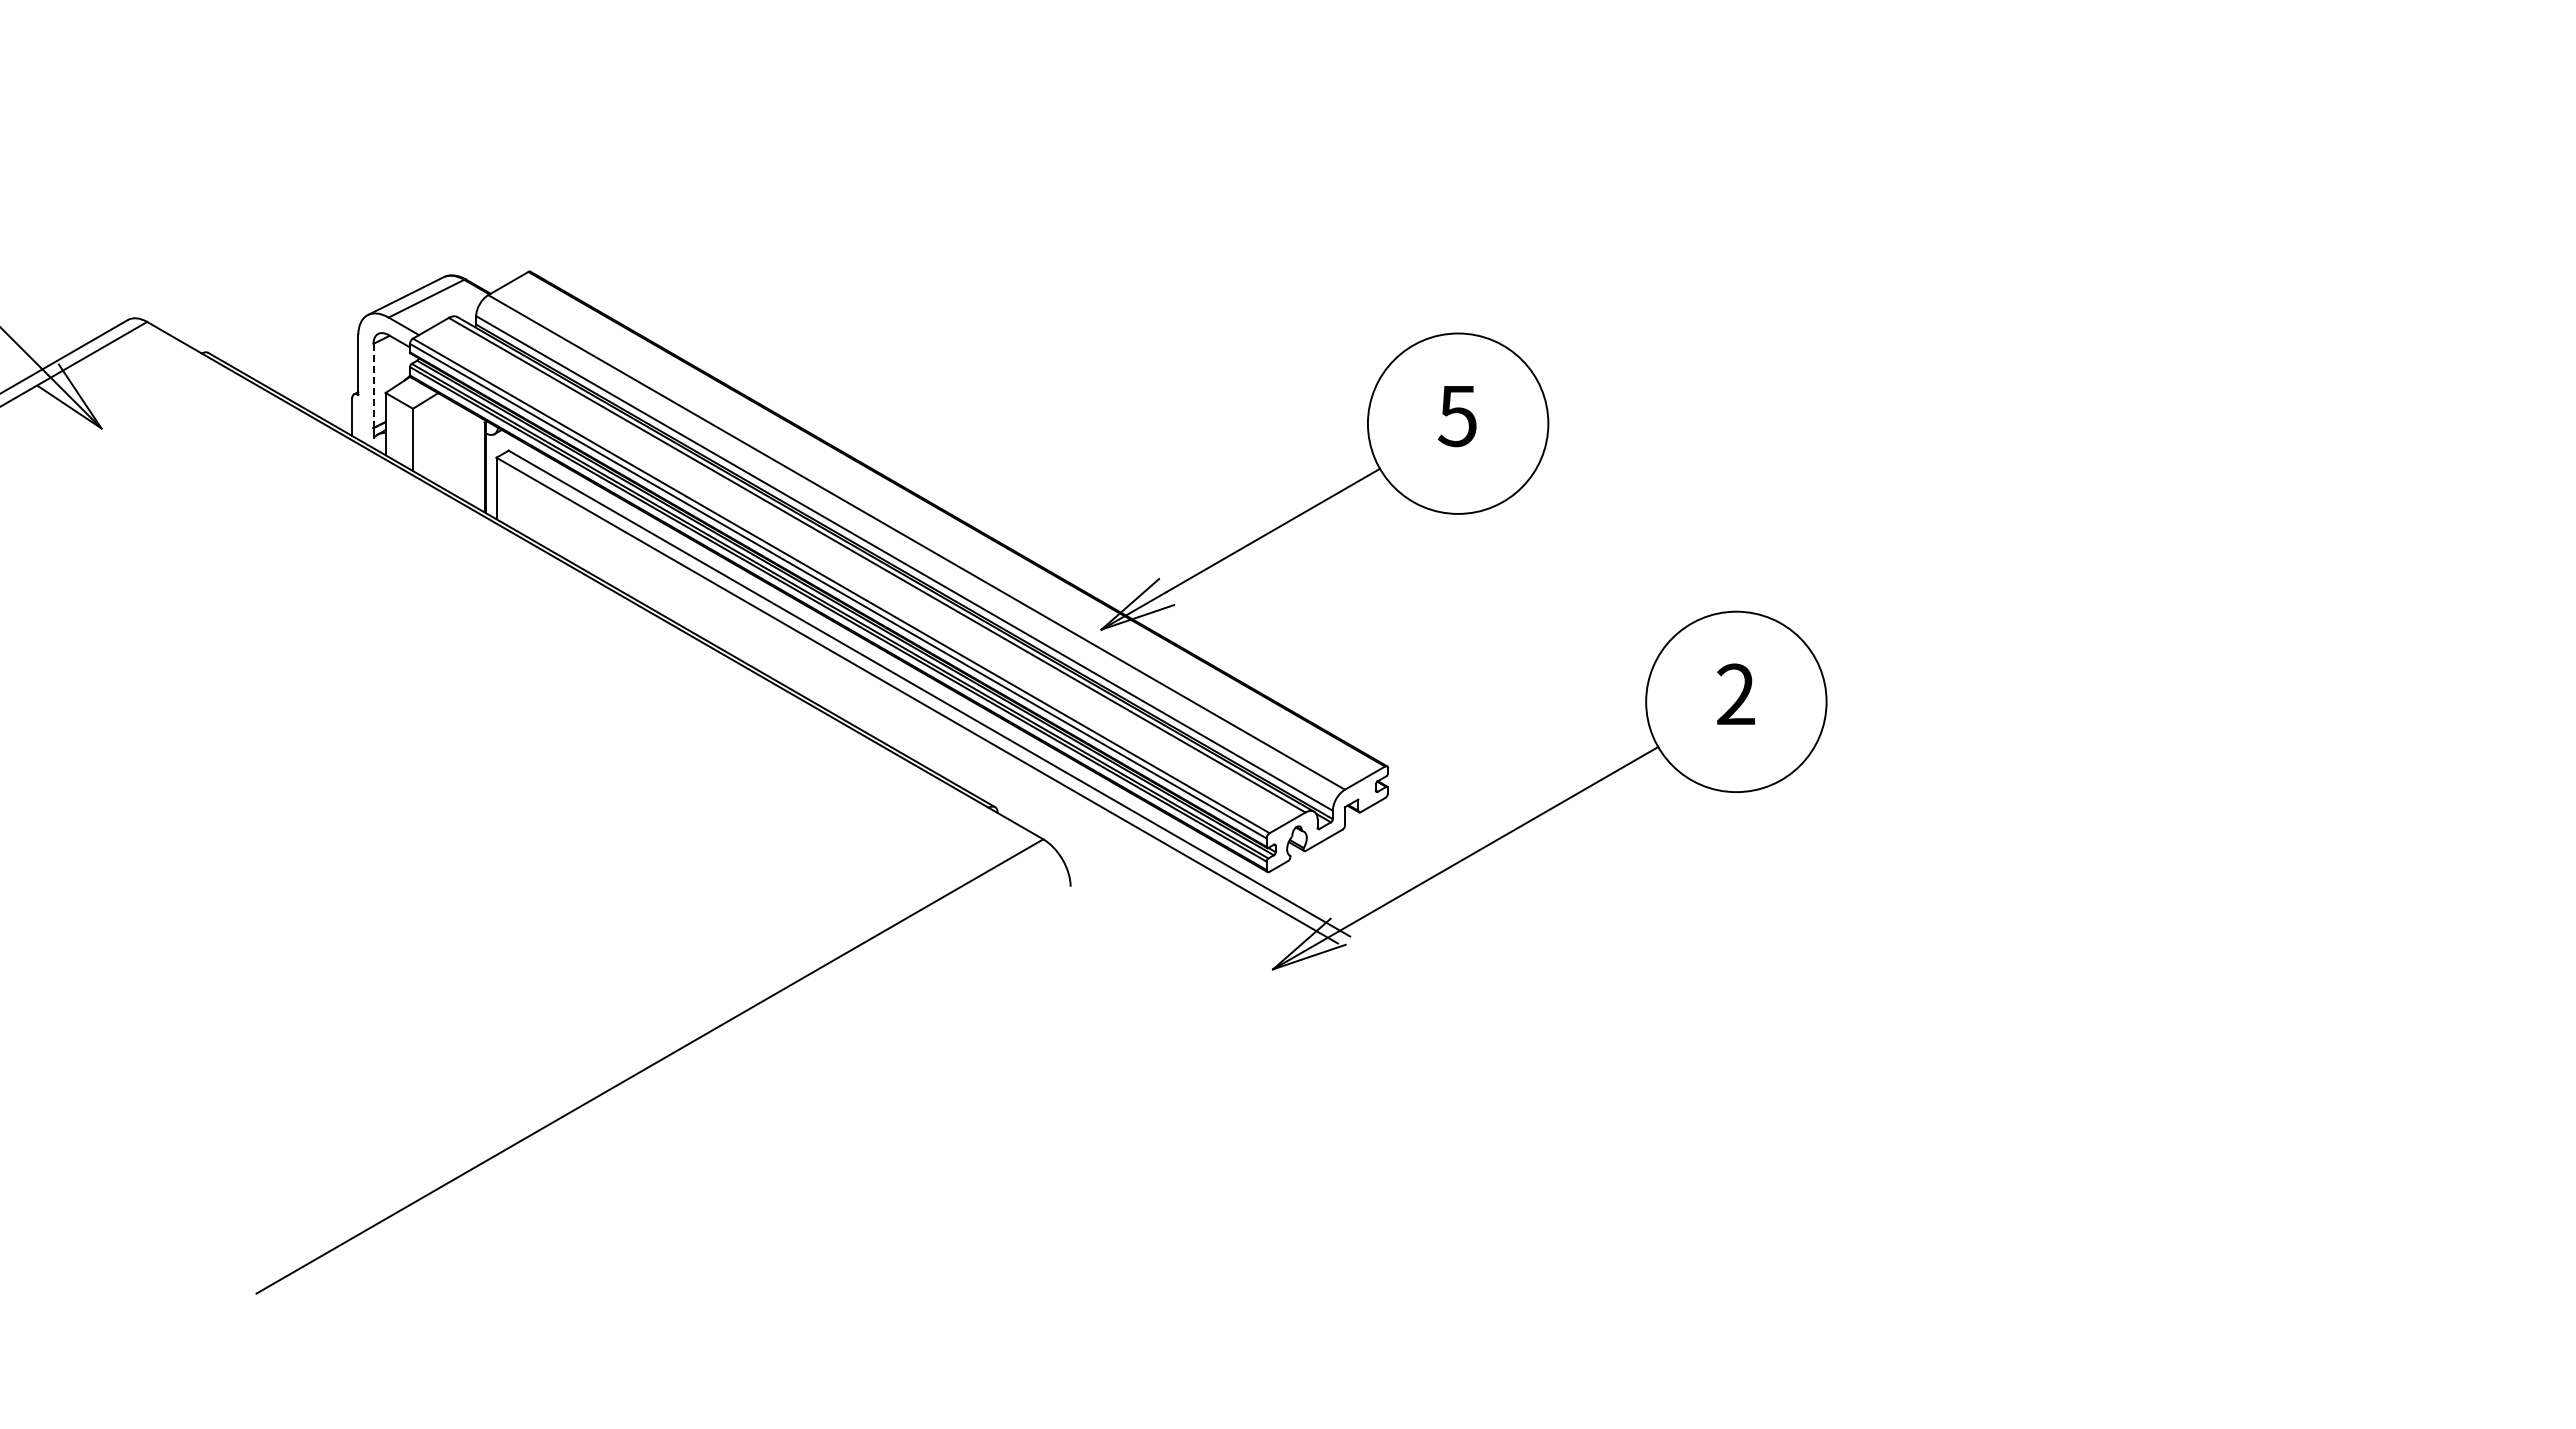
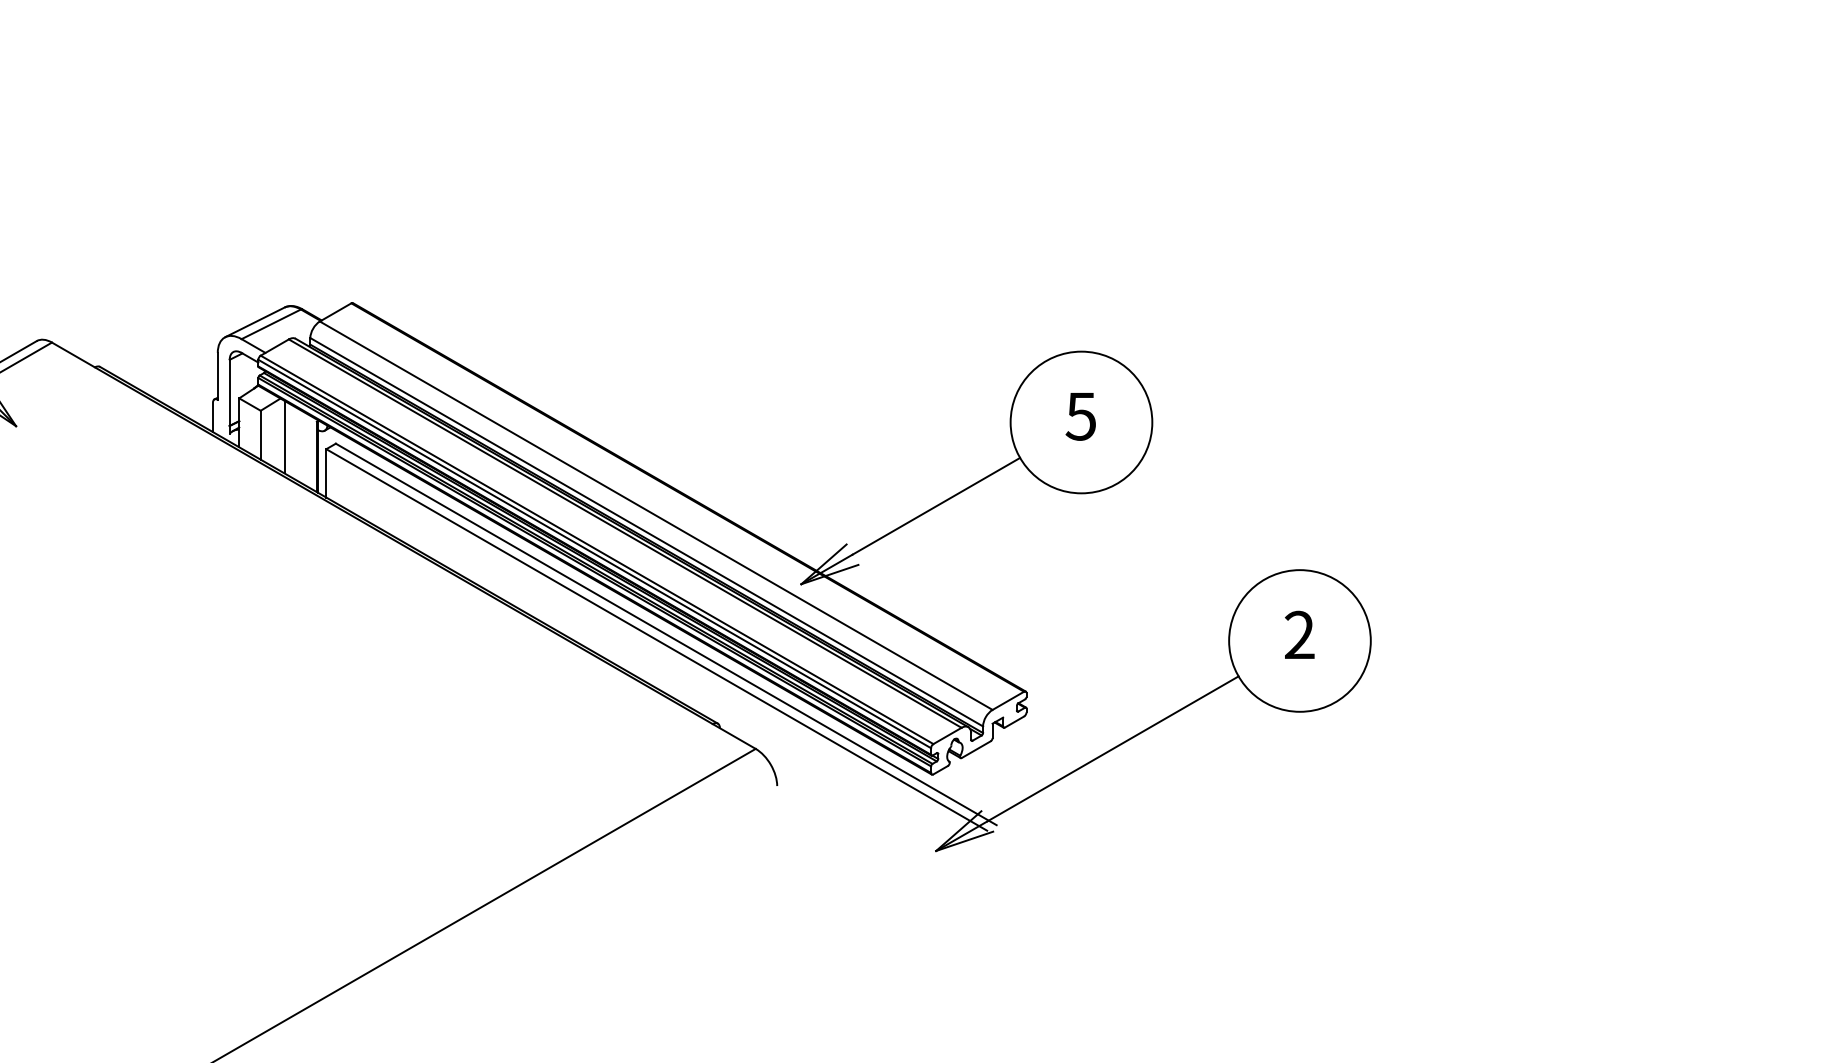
line: (373, 385) -> (229, 392), dashed -> solid
line: (443, 442) -> (284, 437), added

